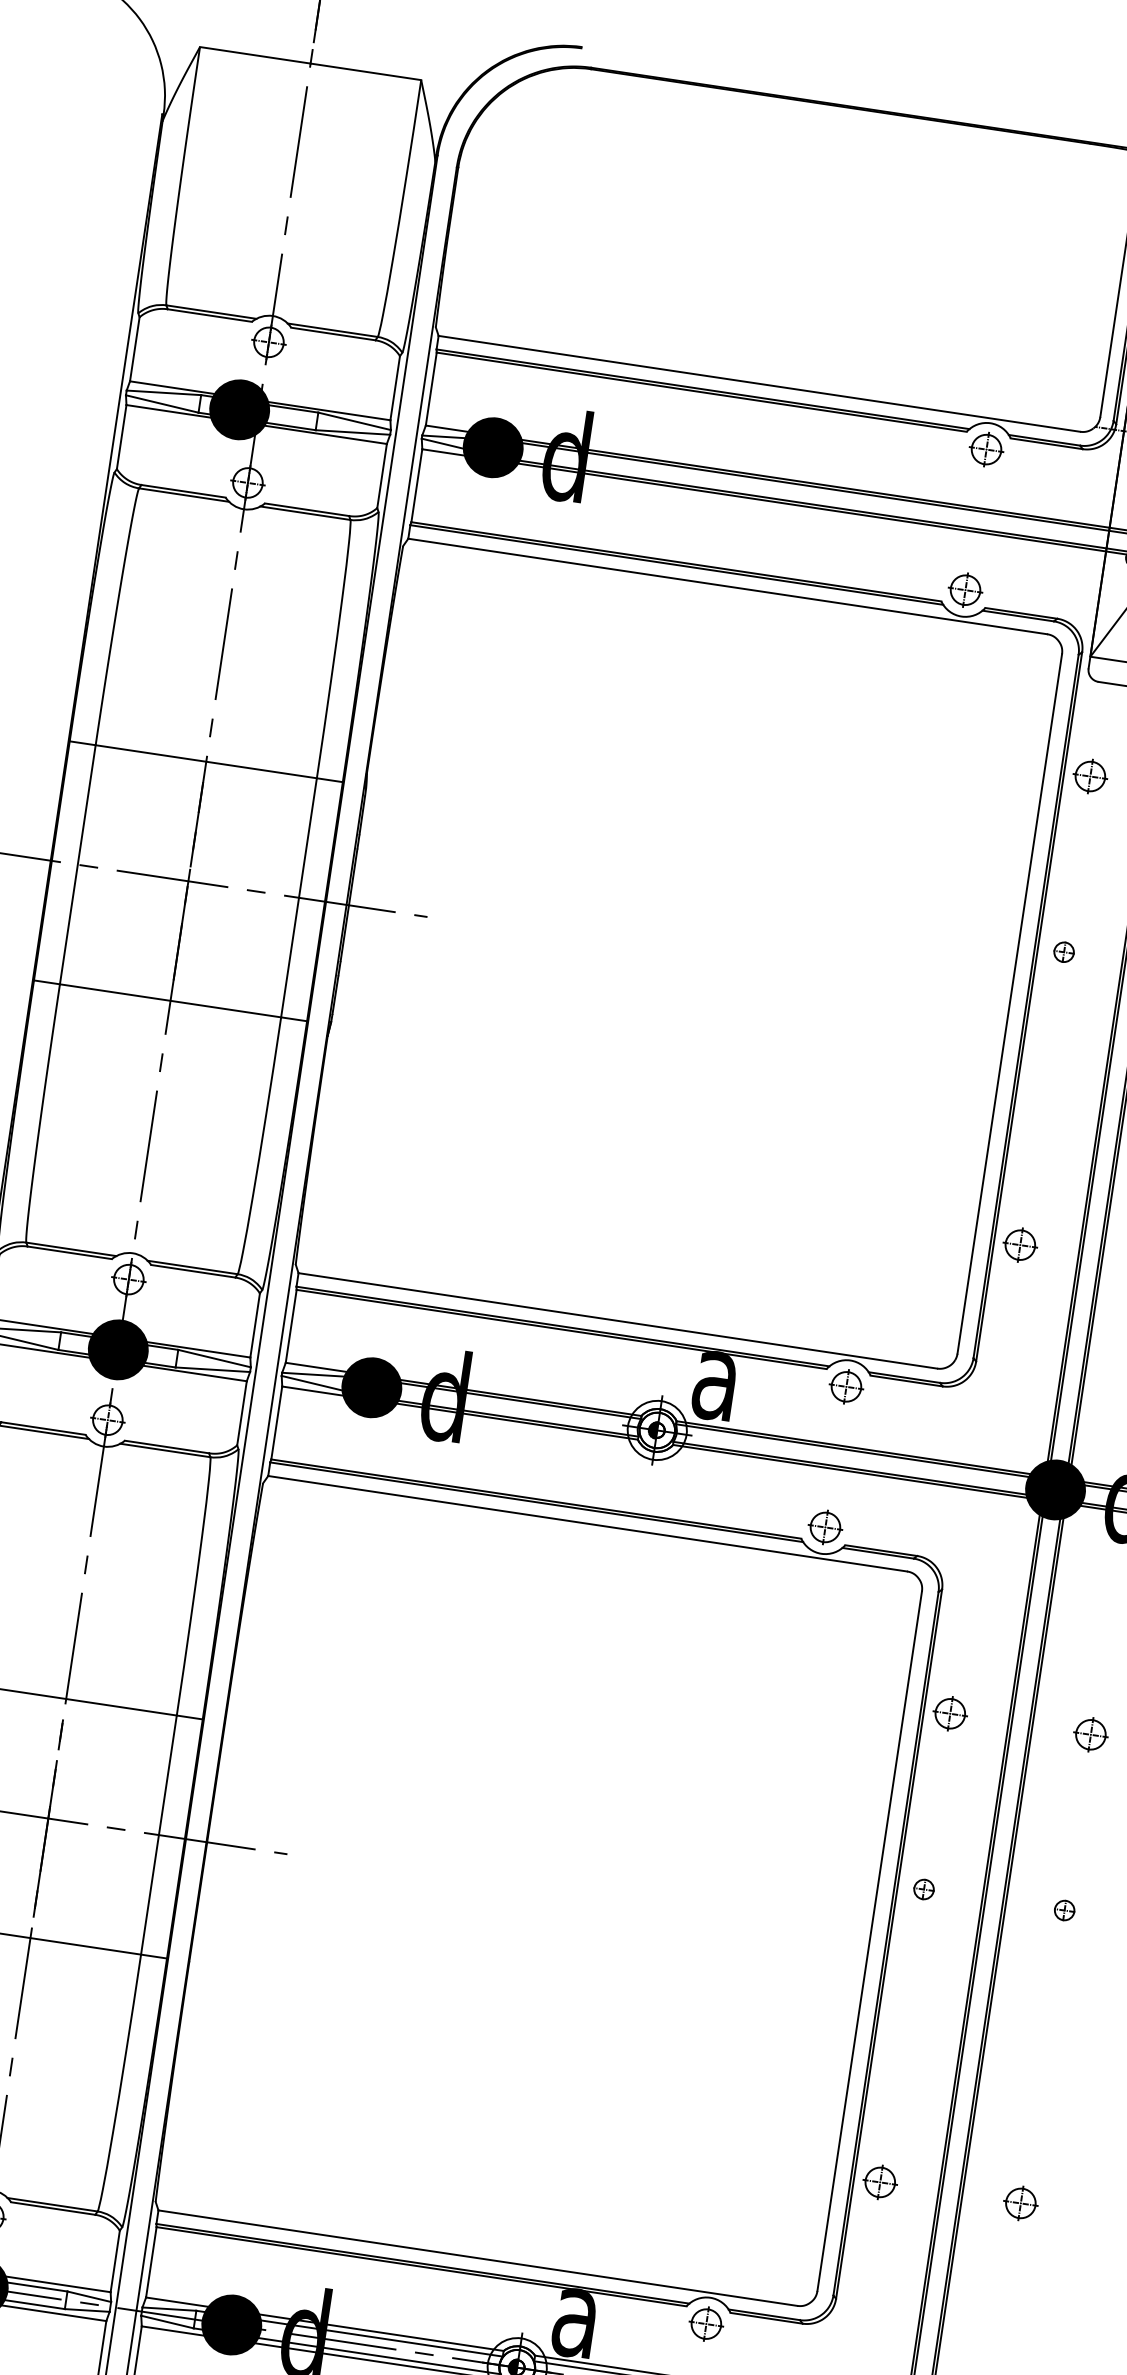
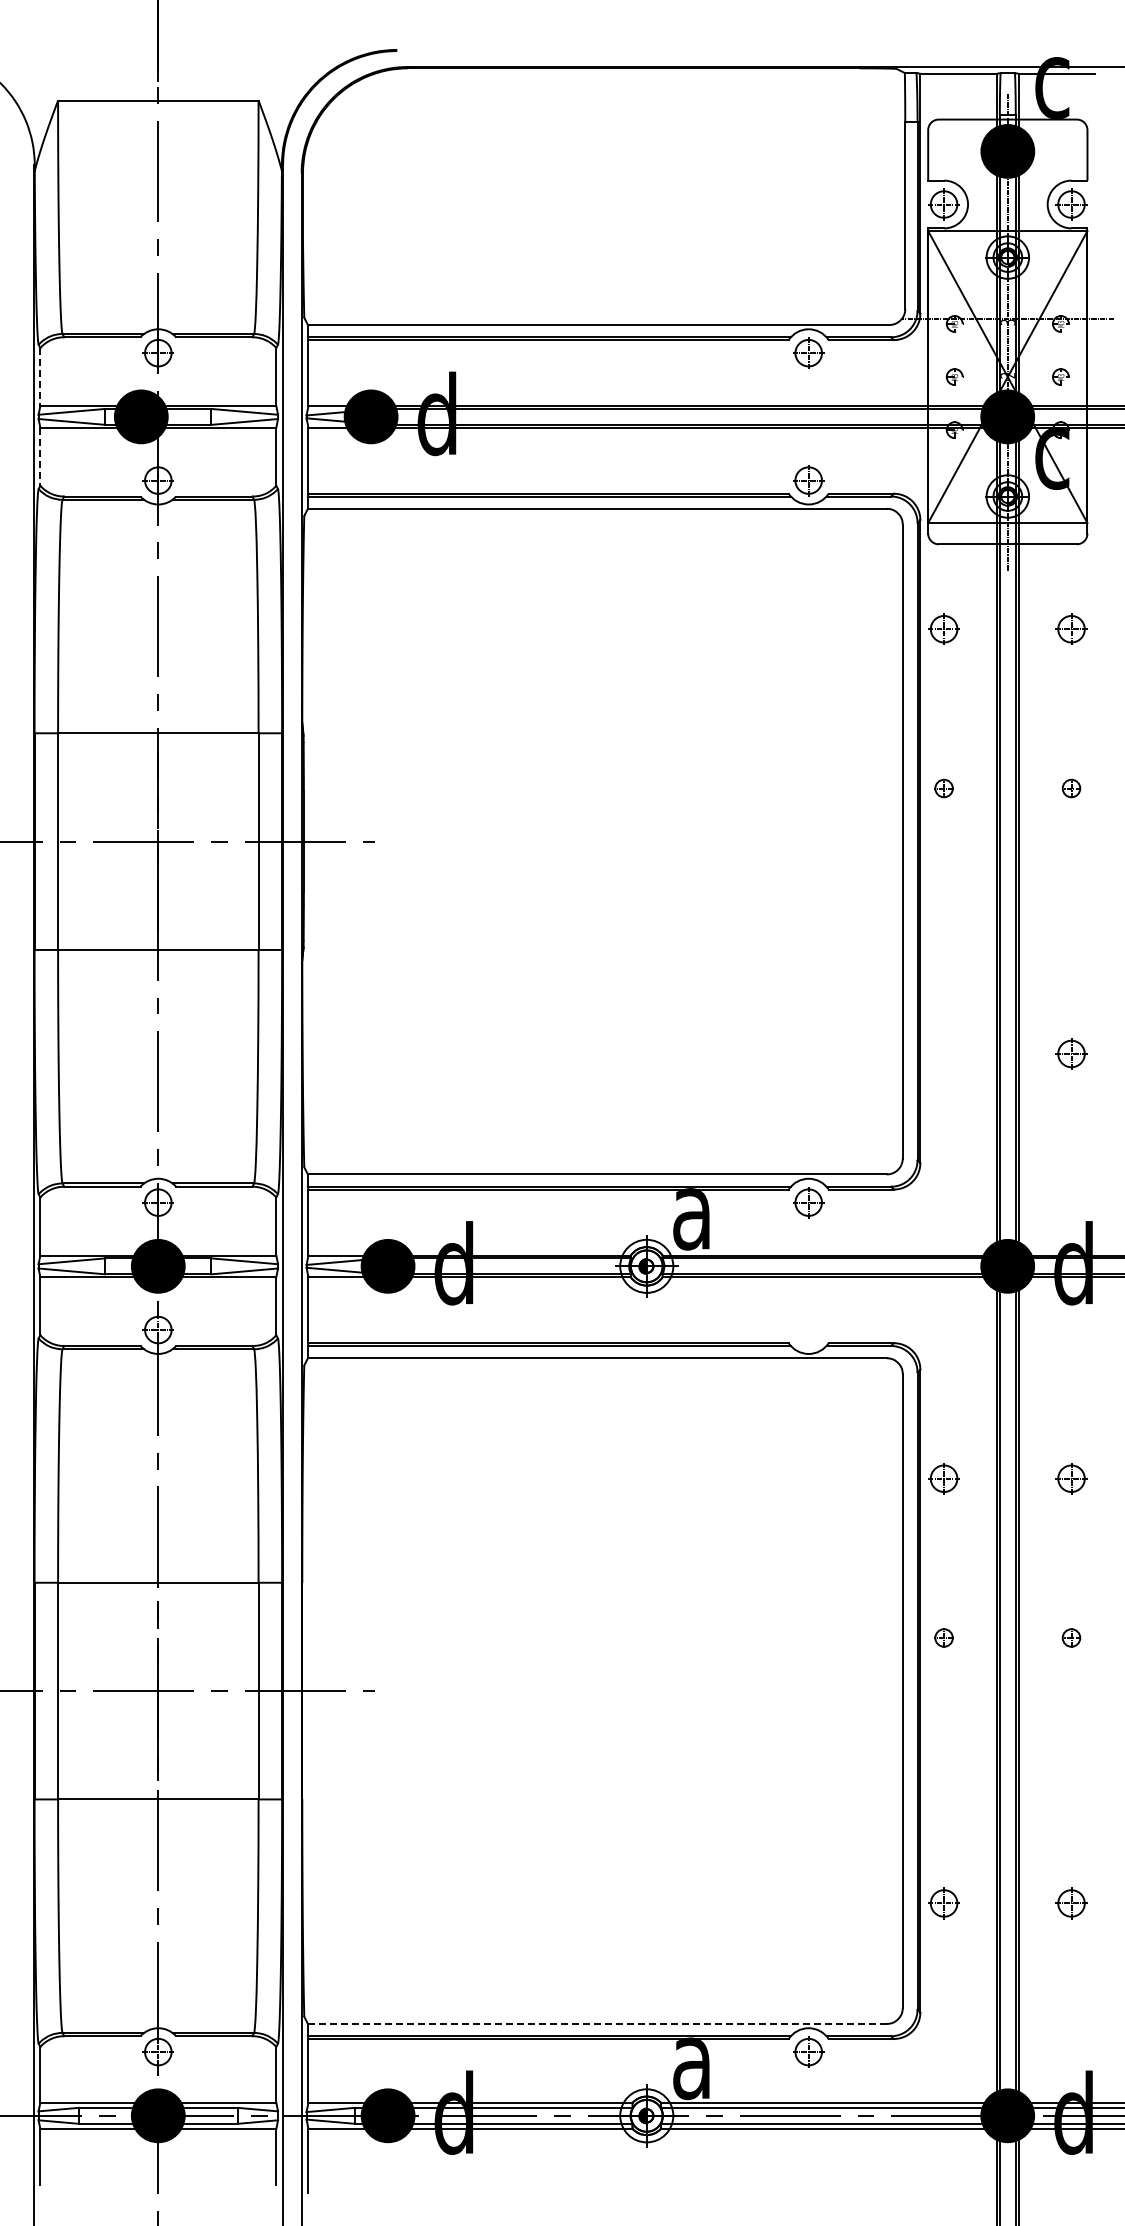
line: (134, 349) -> (40, 377), solid -> dashed
line: (121, 438) -> (40, 457), solid -> dashed
part: (1019, 1244) -> (943, 1053), removed
part: (825, 1526) -> (808, 1329), removed
line: (476, 2257) -> (596, 2023), solid -> dashed

